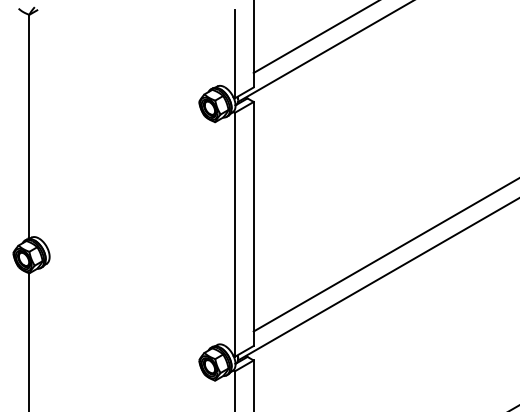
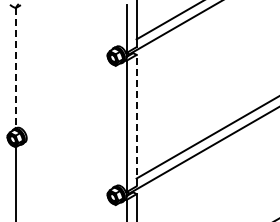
line: (28, 127) -> (15, 68), solid -> dashed
line: (253, 223) -> (136, 120), solid -> dashed

